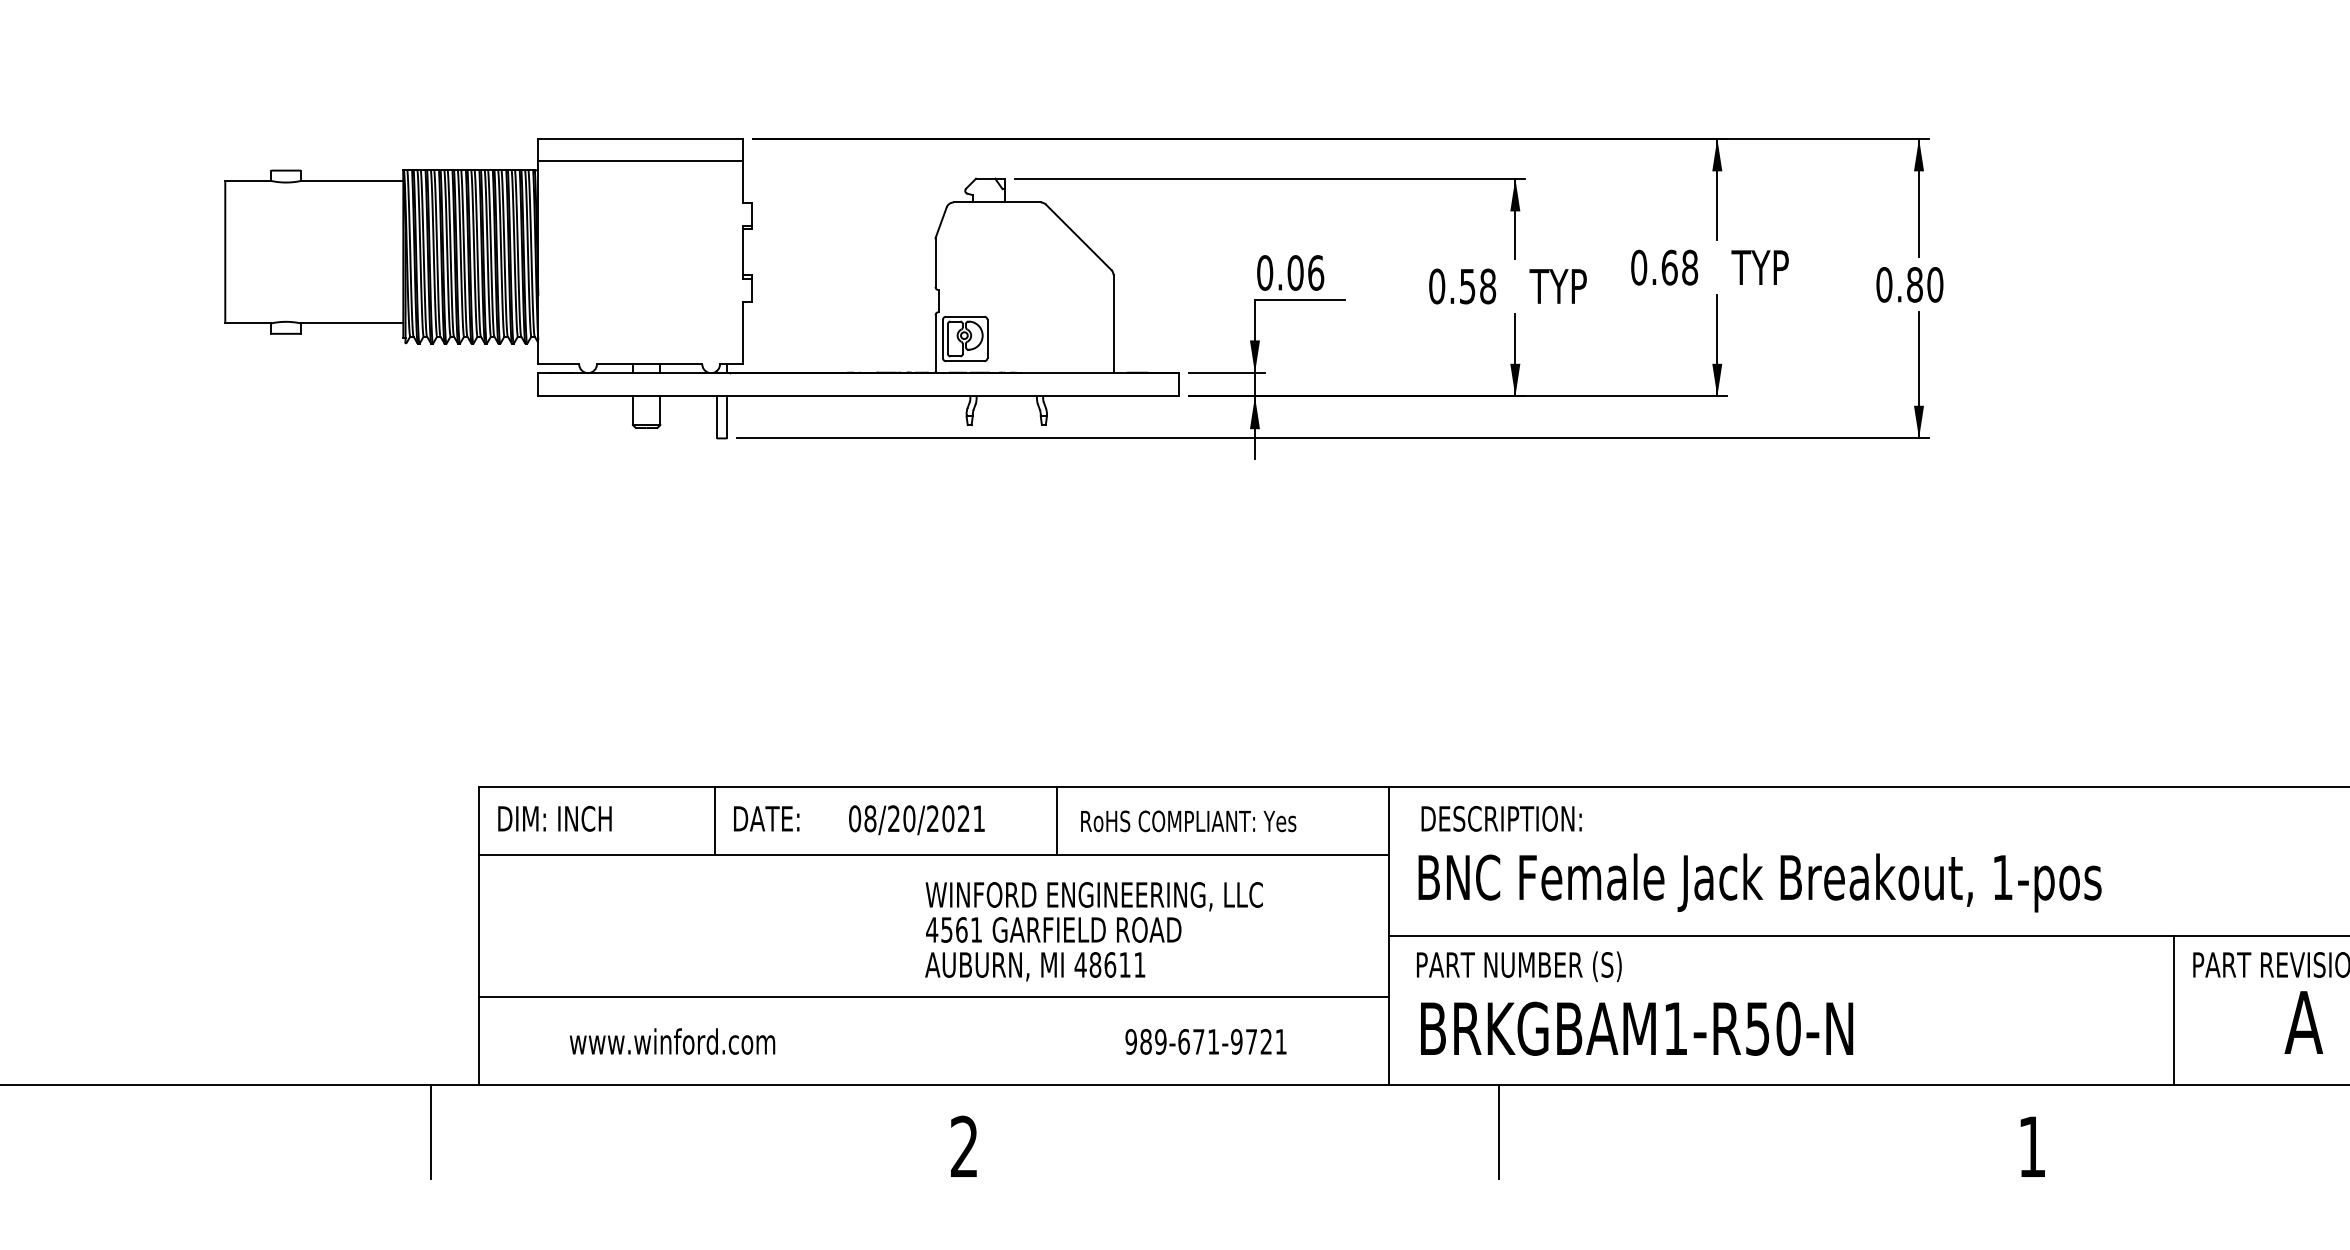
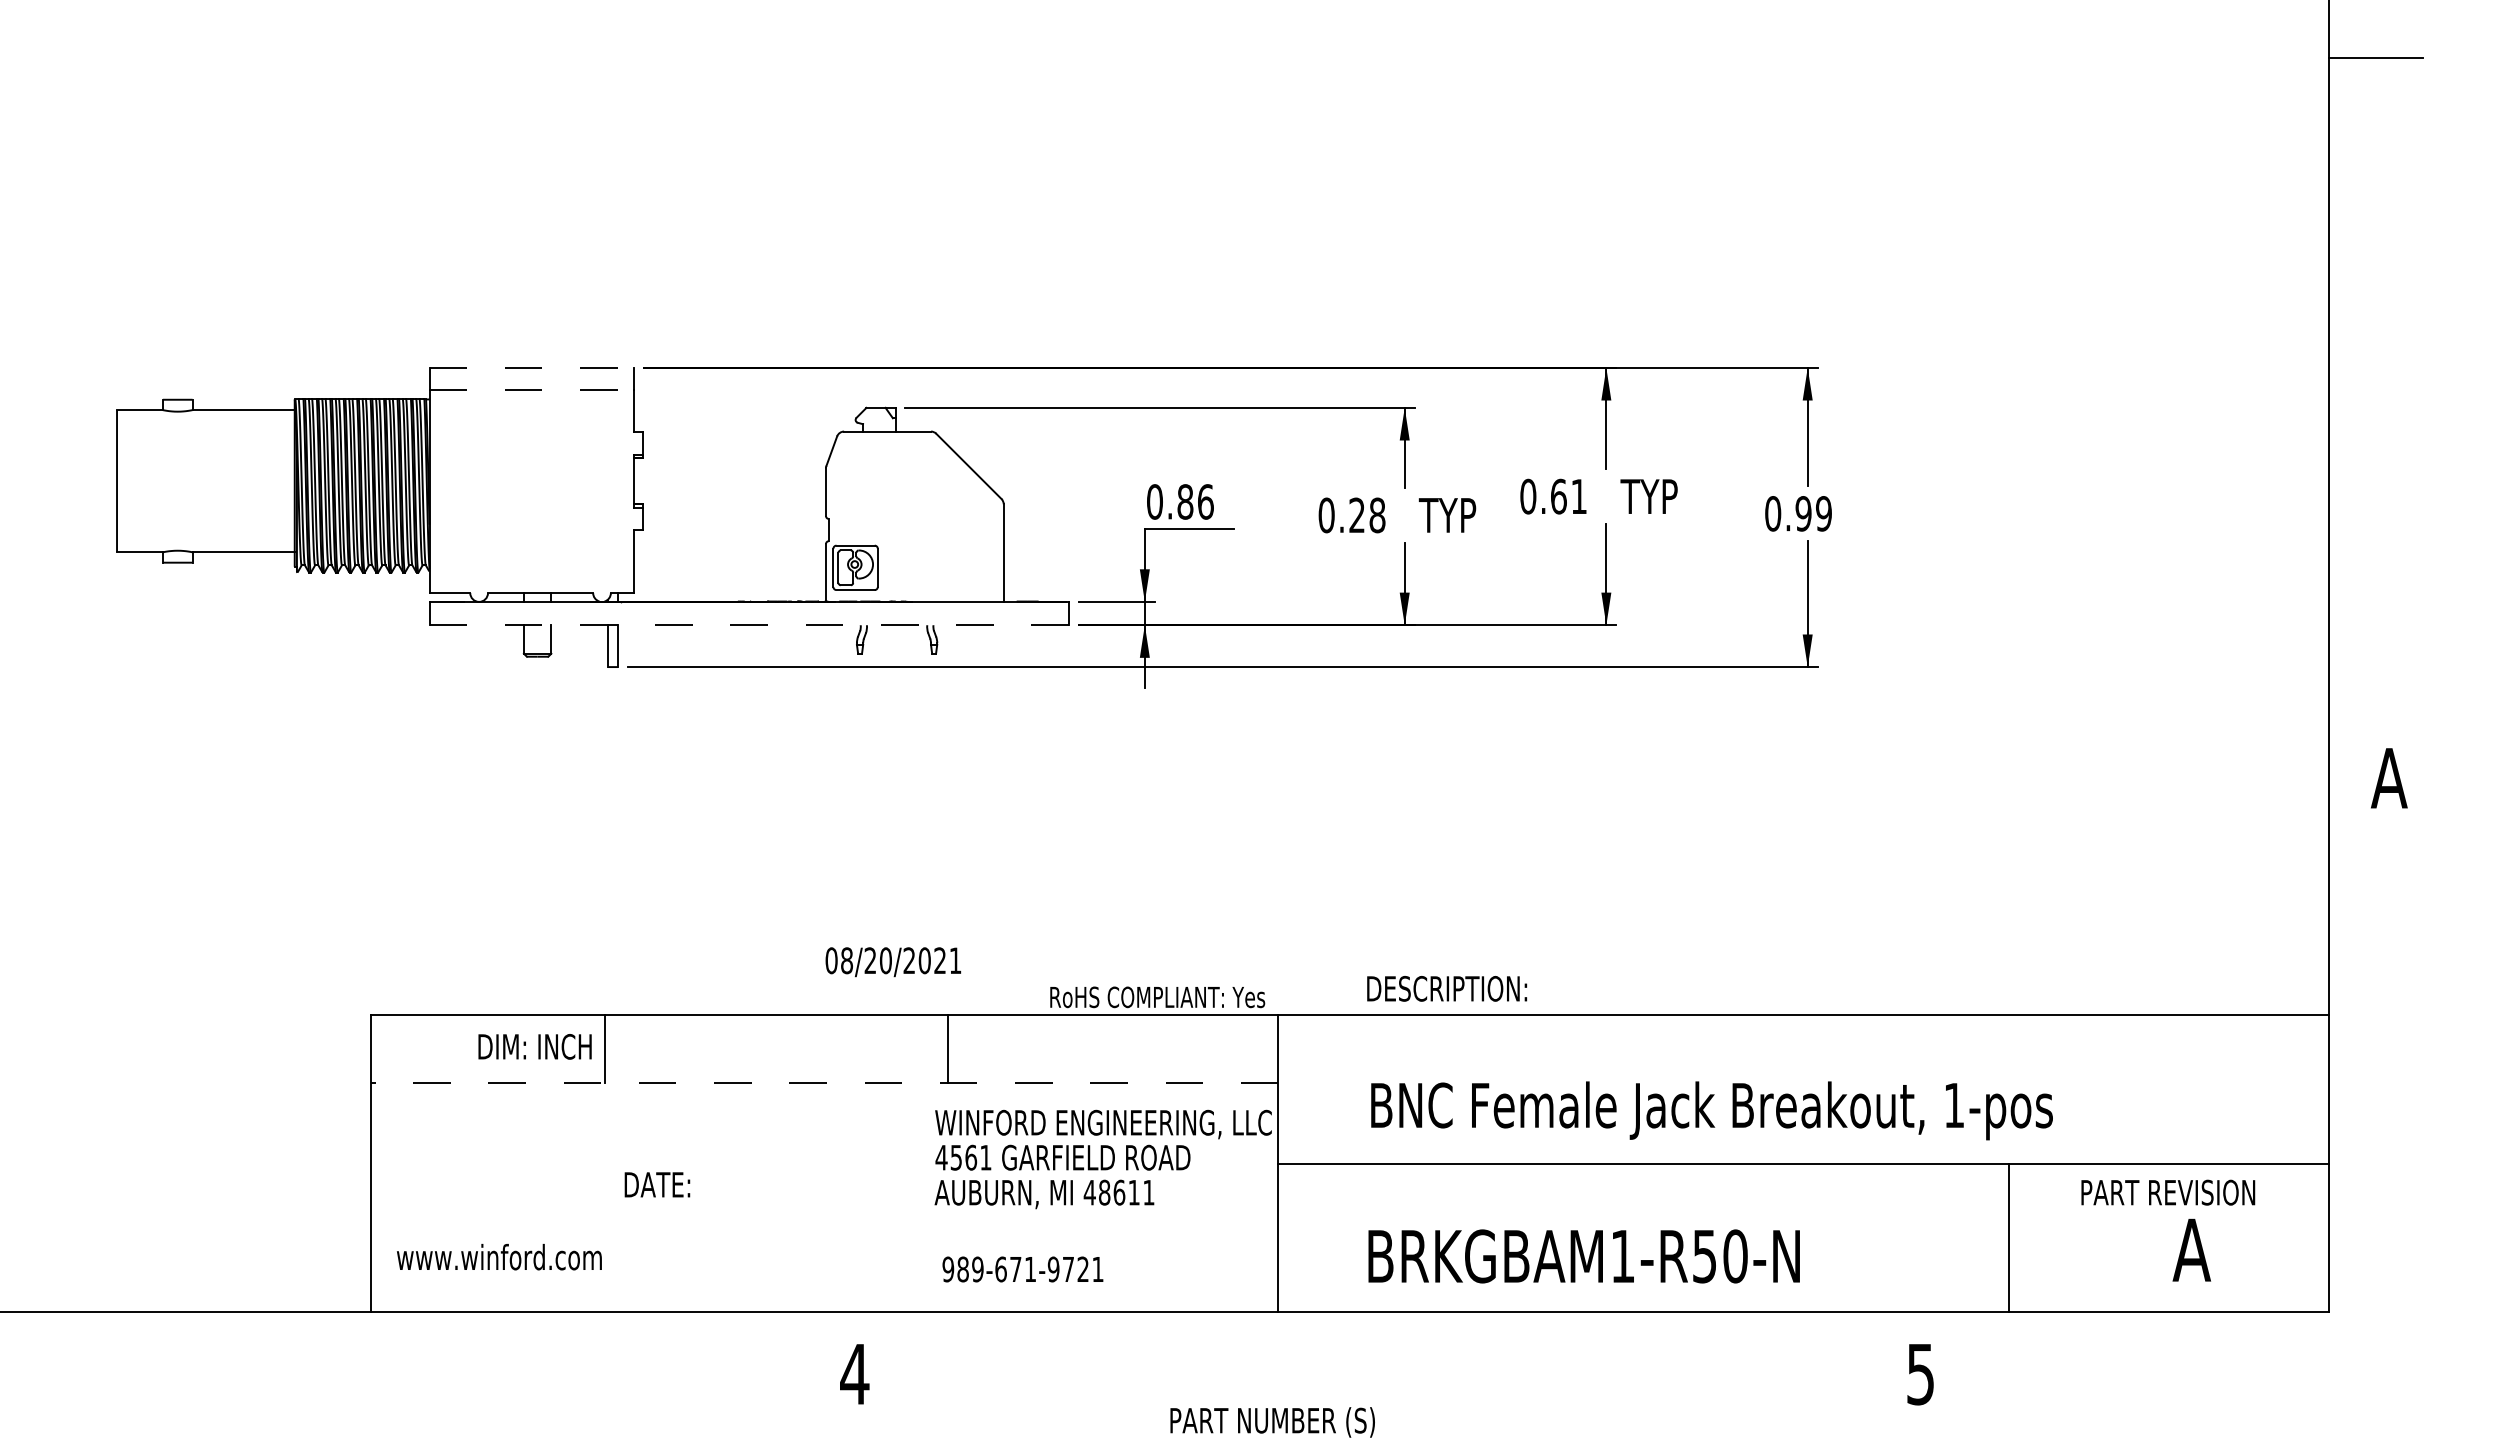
line: (641, 138) -> (532, 367), solid -> dashed
line: (641, 161) -> (532, 390), solid -> dashed
text: (1690, 267) -> (1579, 496), 0.68 -> 0.61
text: (1295, 272) -> (1185, 501), 0.06 -> 0.86
text: (1924, 284) -> (1813, 513), 0.80 -> 0.99
text: (1467, 286) -> (1356, 515), 0.58 -> 0.28
line: (858, 396) -> (749, 625), solid -> dashed
text: (554, 818) -> (534, 1046), moved
text: (766, 818) -> (657, 1184), moved
text: (1502, 818) -> (1447, 988), moved
text: (916, 820) -> (892, 962), moved
text: (1188, 821) -> (1157, 997), moved
line: (934, 855) -> (824, 1083), solid -> dashed
text: (1759, 882) -> (1711, 1110), moved
text: (1093, 931) -> (1102, 1159), moved
text: (1519, 966) -> (1272, 1422), moved
line: (934, 996) -> (824, 1224), removed
line: (2174, 1009) -> (2009, 1237), moved
text: (1636, 1028) -> (1583, 1256), moved
text: (672, 1041) -> (499, 1257), moved
text: (1205, 1041) -> (1022, 1269), moved
line: (431, 1132) -> (322, 1359), removed
line: (1499, 1132) -> (1388, 1359), removed
text: (964, 1146) -> (854, 1373), 2 -> 4
text: (2032, 1147) -> (1920, 1374), 1 -> 5

